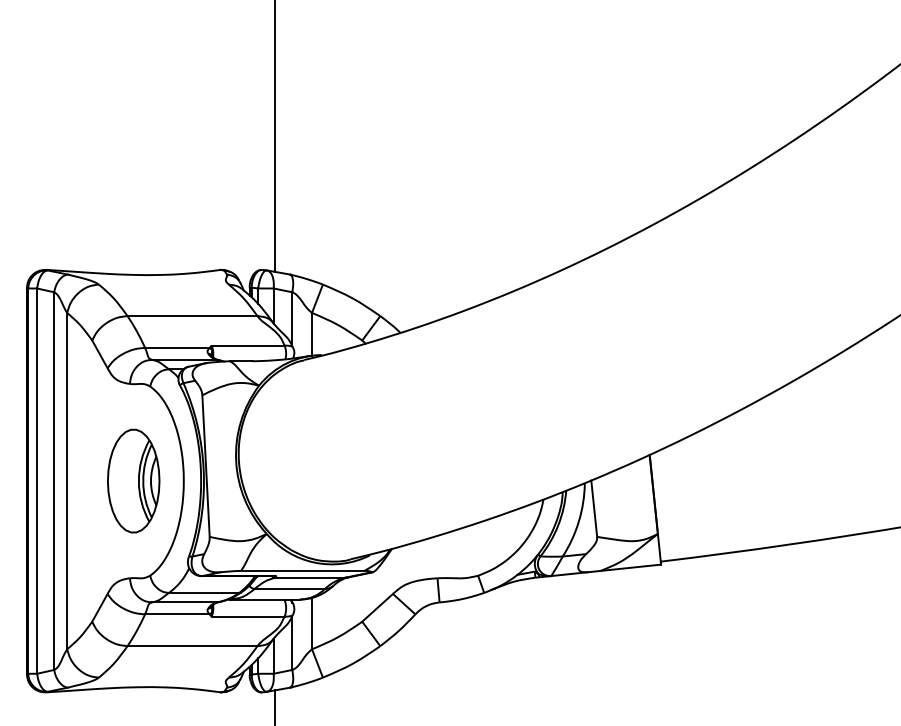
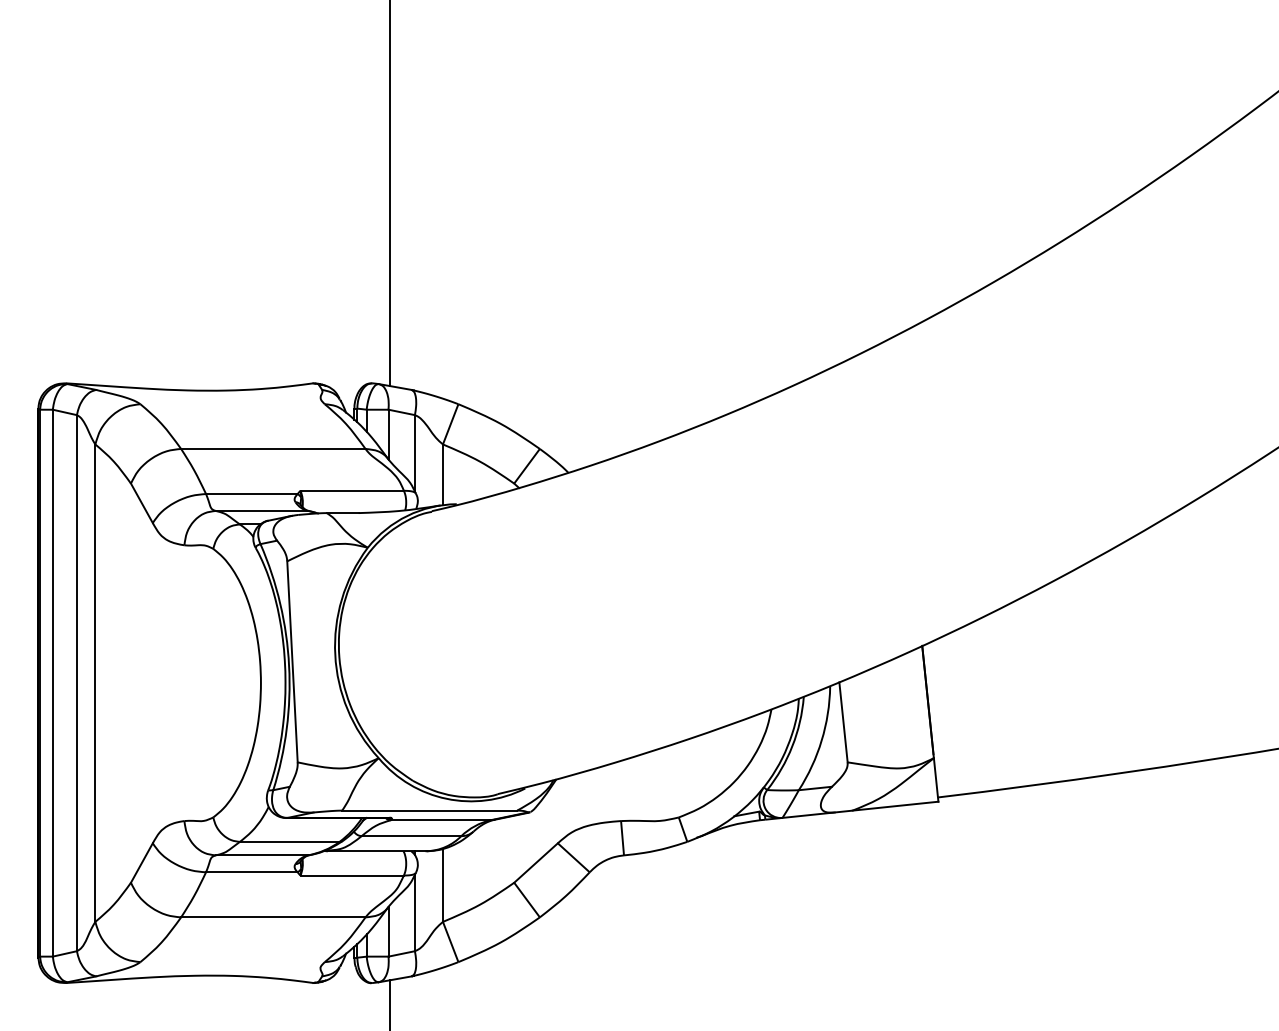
part: (133, 480) -> (189, 682), removed

